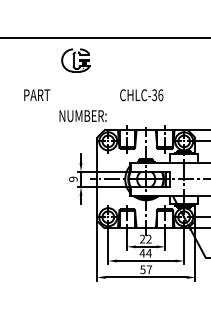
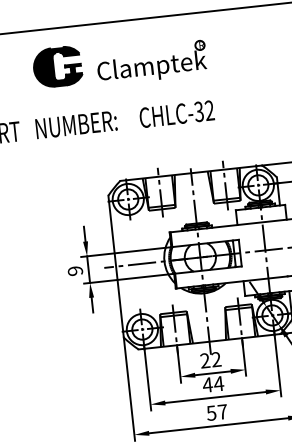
fill: (75, 60) -> (56, 66), added
part: (130, 63) -> (151, 61), added
text: (160, 95) -> (209, 111), CHLC-36 -> CHLC-32
text: (82, 115) -> (75, 123), moved

